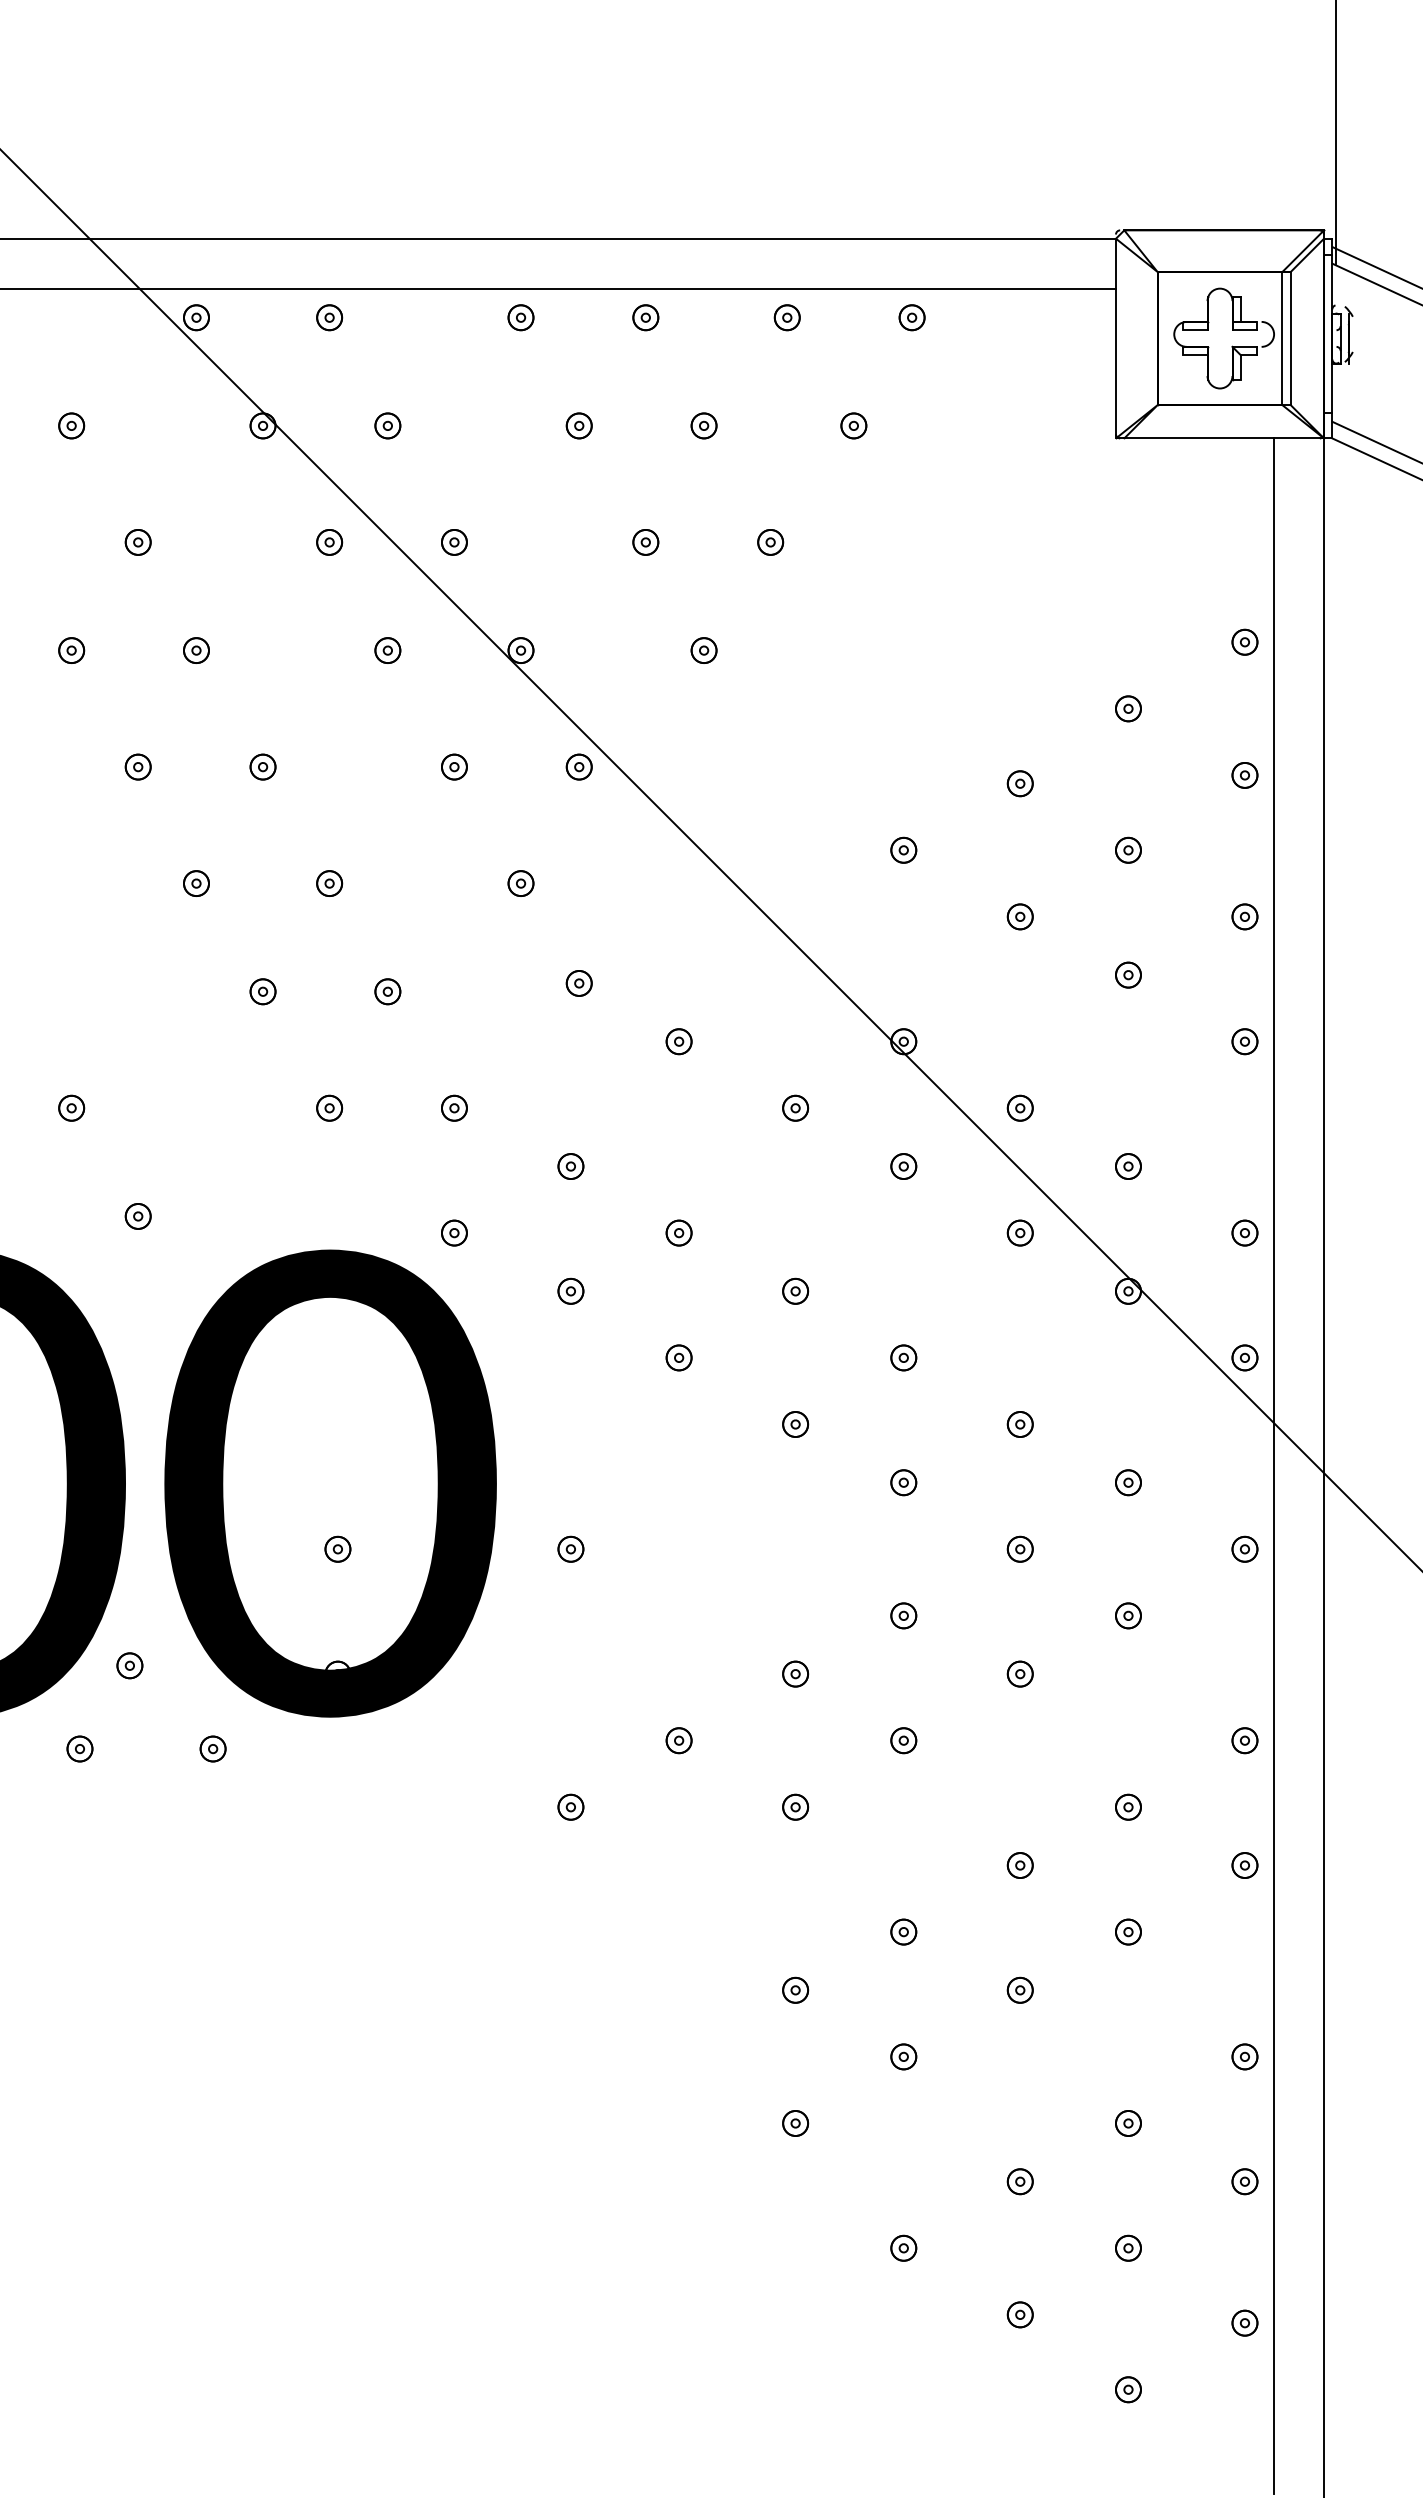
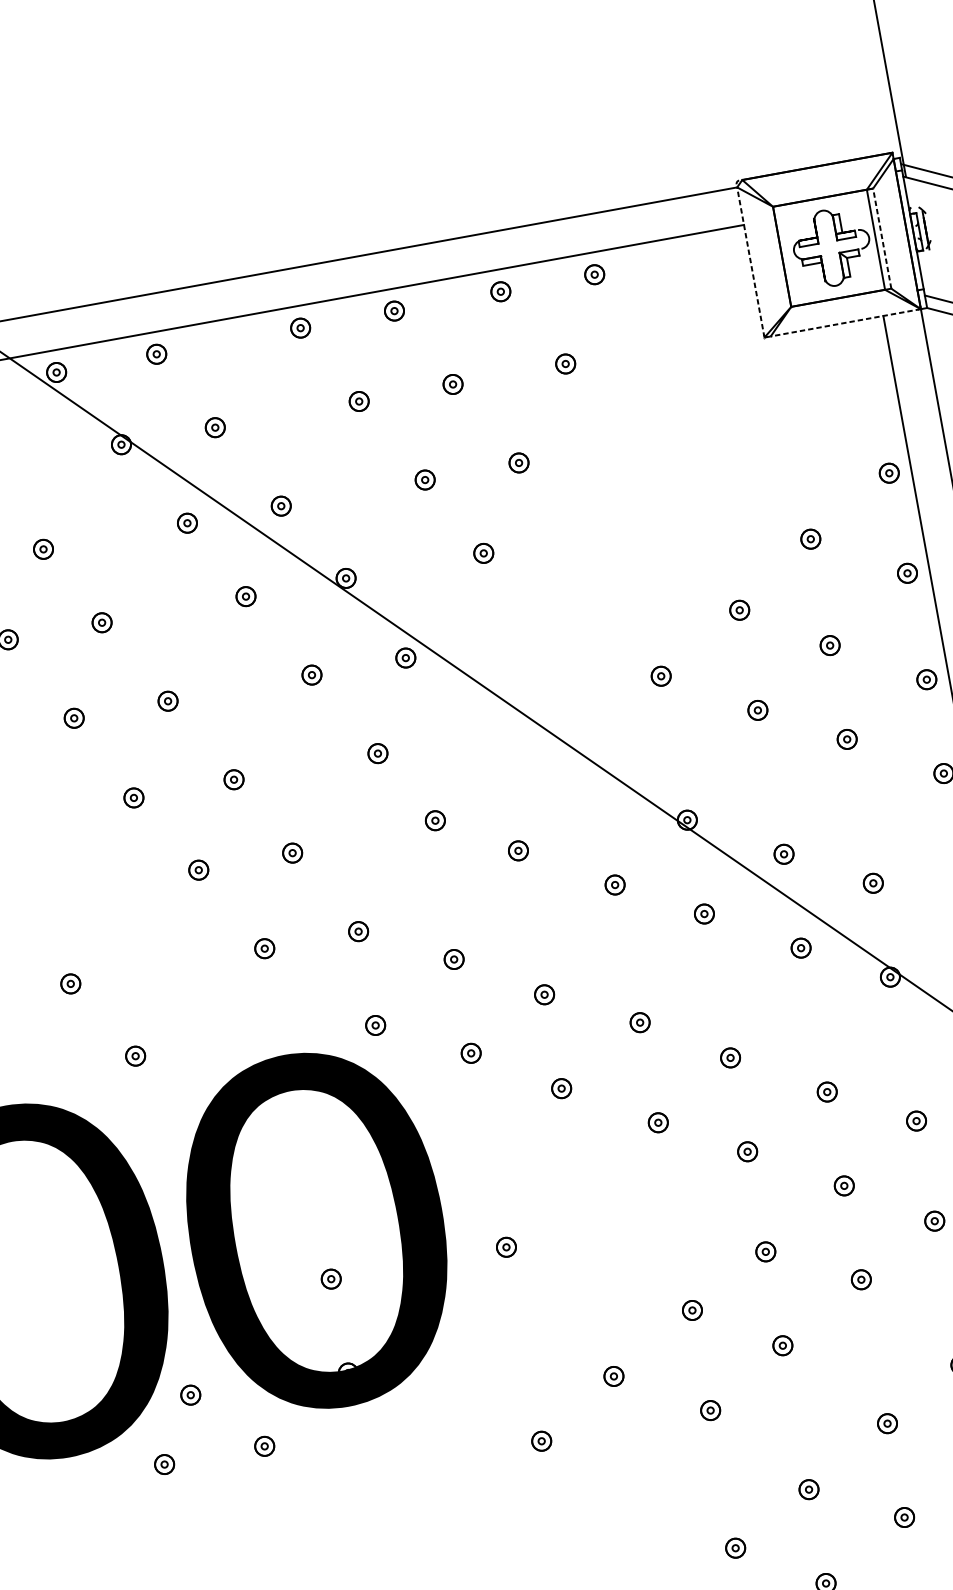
line: (1115, 338) -> (750, 262), solid -> dashed
line: (1290, 338) -> (882, 238), solid -> dashed
line: (1224, 438) -> (846, 322), solid -> dashed

